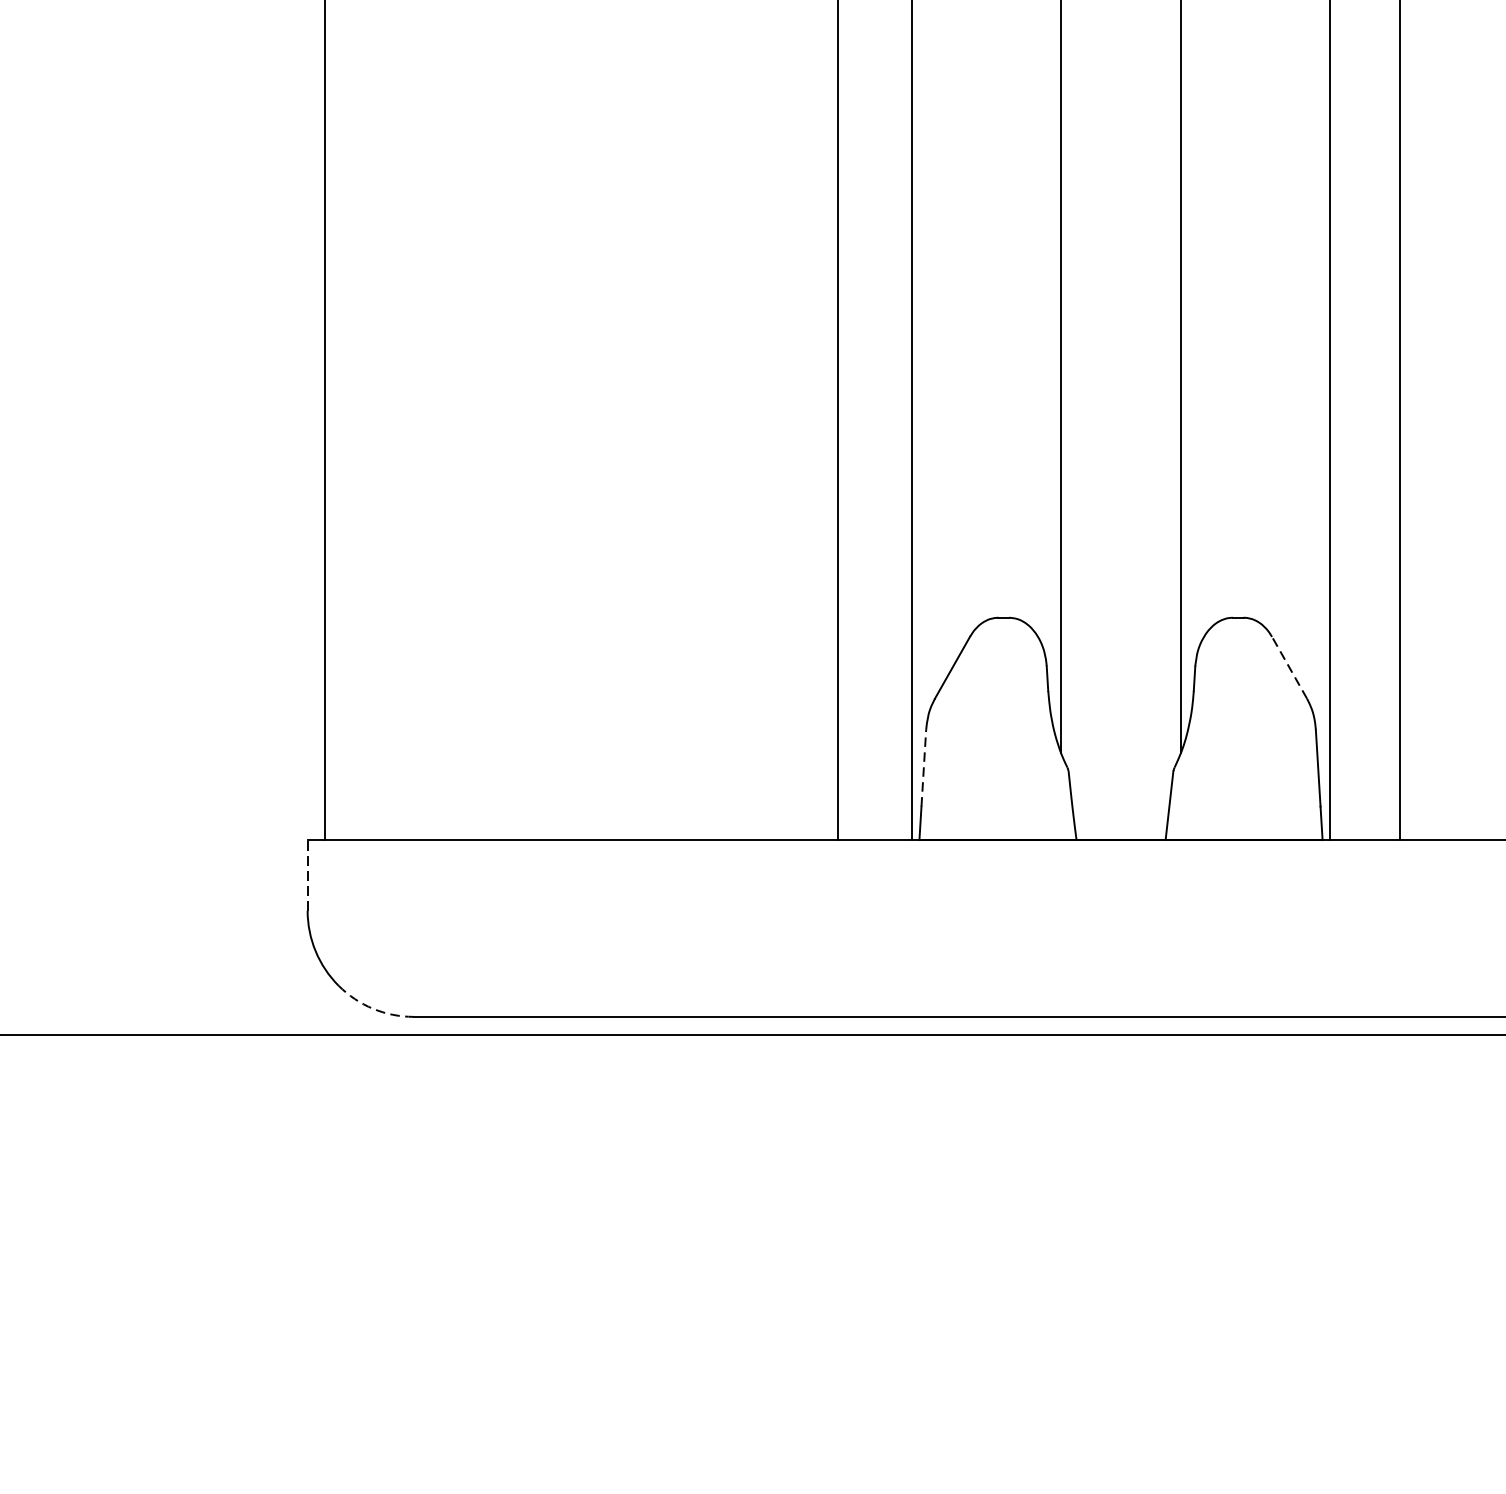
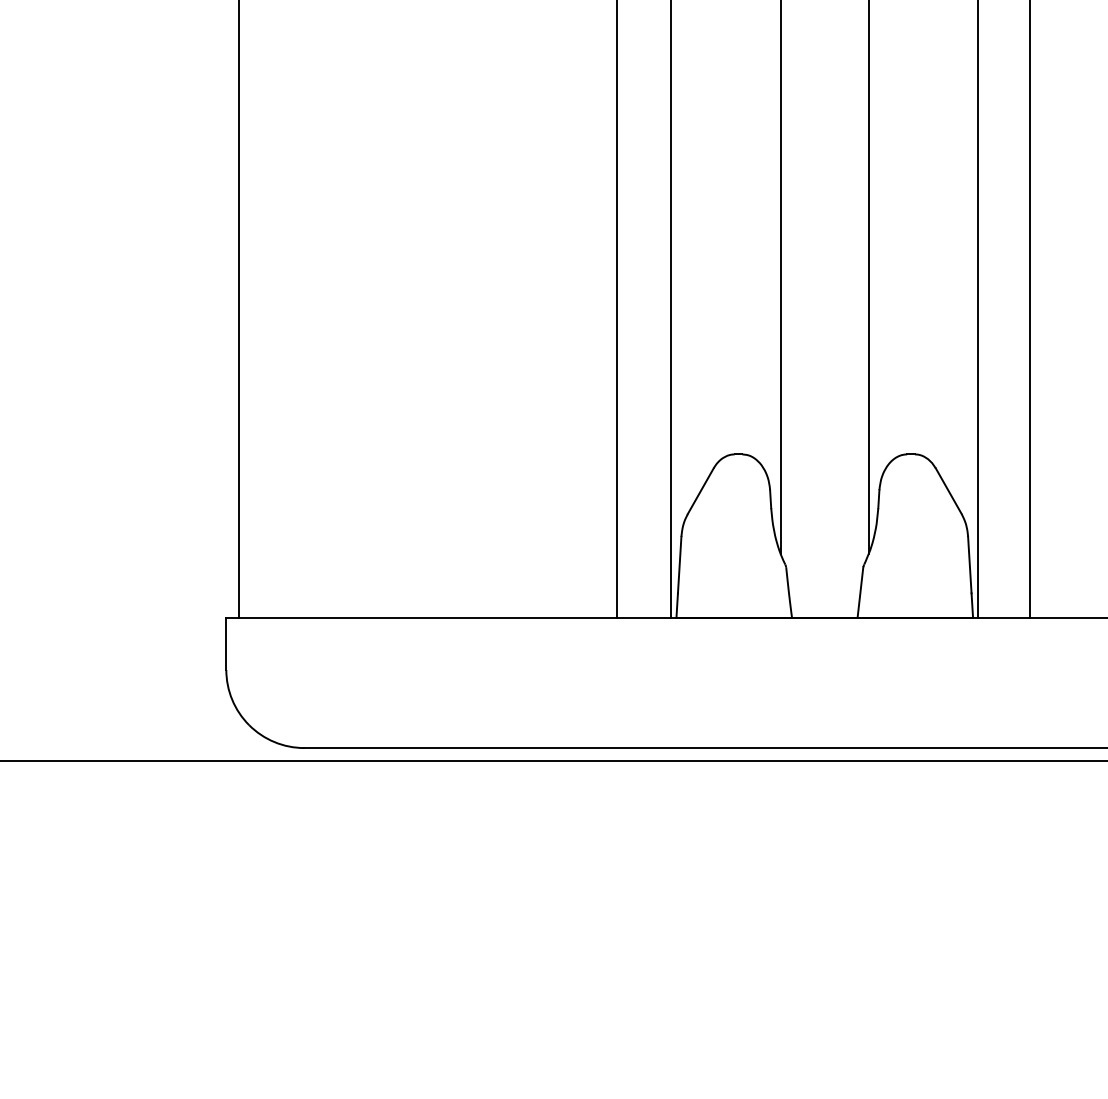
line: (1289, 666) -> (948, 490), dashed -> solid
line: (923, 767) -> (679, 564), dashed -> solid
line: (307, 874) -> (226, 643), dashed -> solid
arc: (373, 1009) -> (274, 742), dashed -> solid

